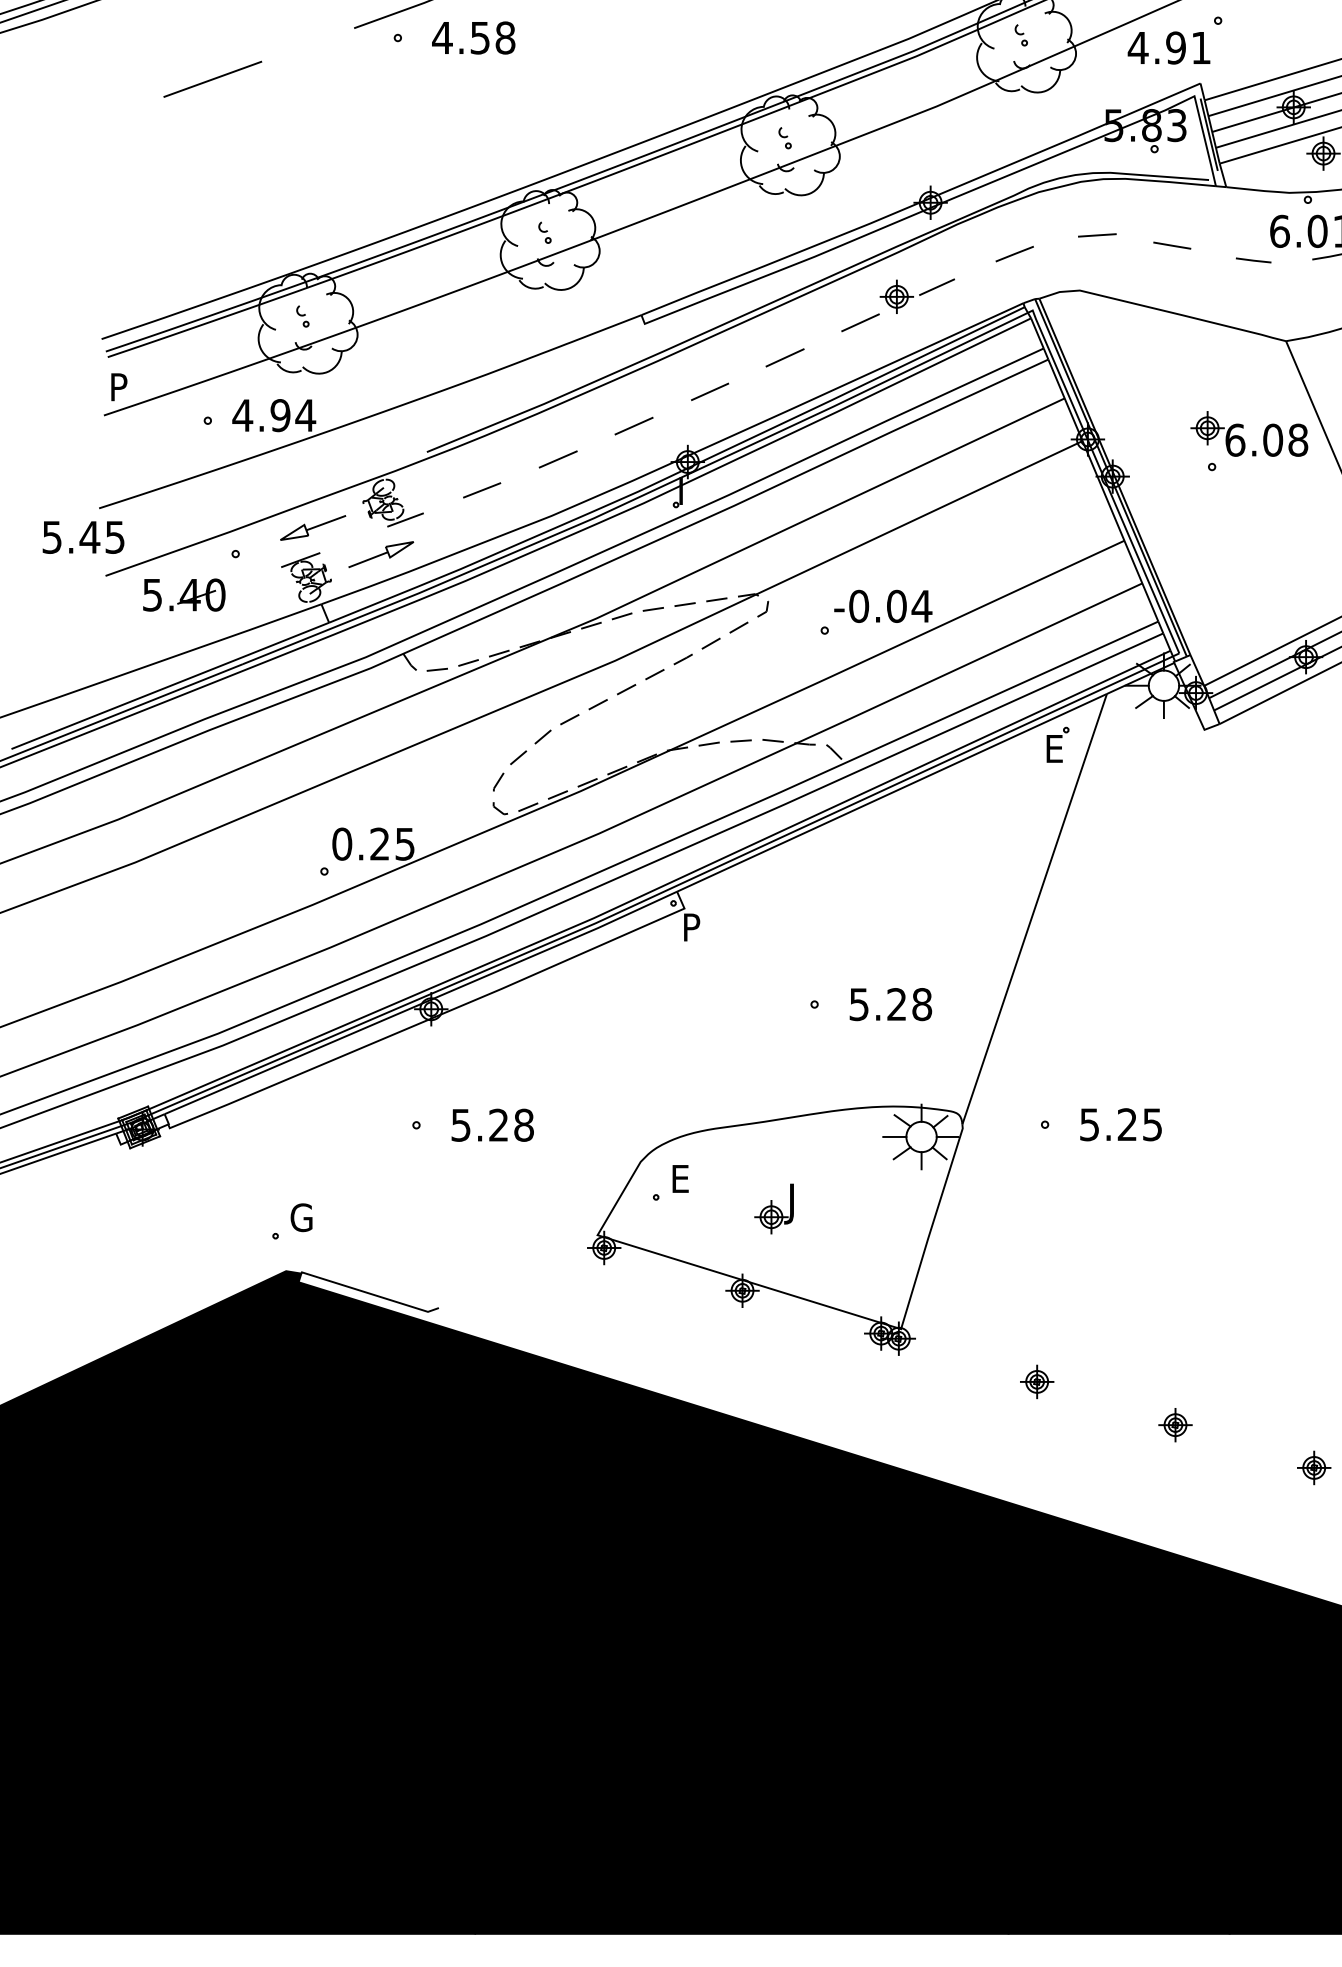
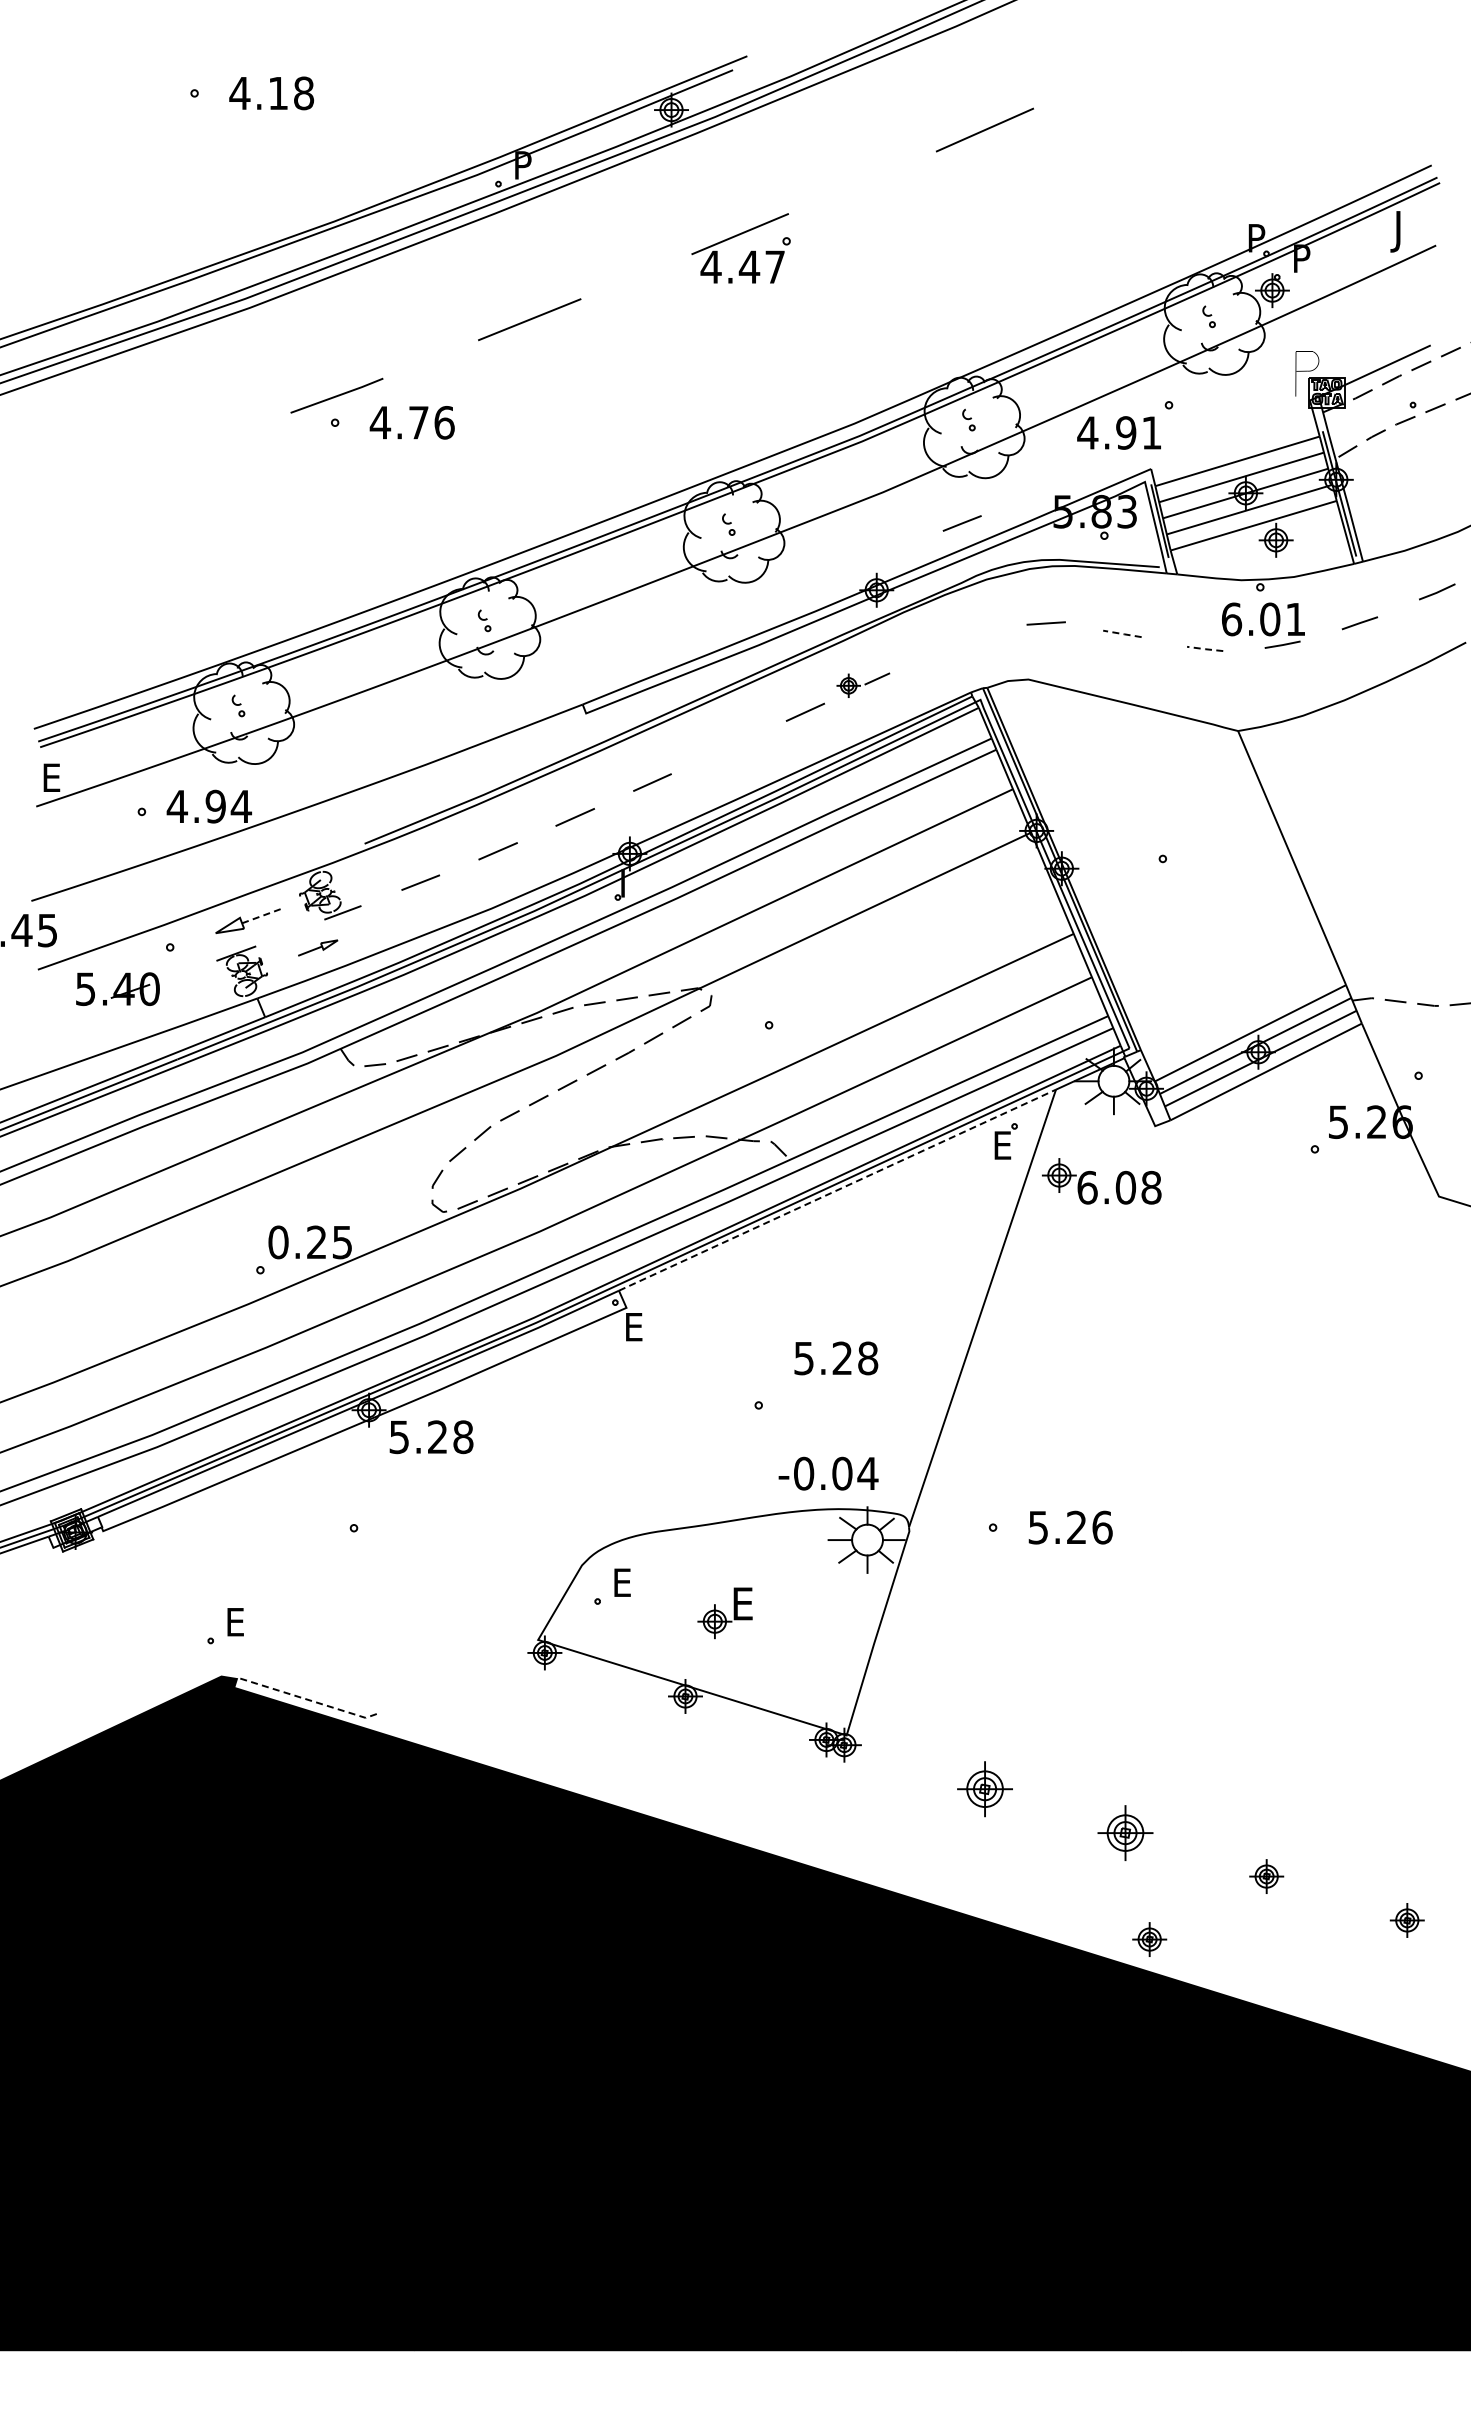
text: (492, 37) -> (431, 422), 4.58 -> 4.76
line: (212, 79) -> (146, 464), removed
line: (1172, 245) -> (1122, 633), solid -> dashed
line: (1014, 254) -> (961, 523), moved
line: (1254, 260) -> (1205, 649), solid -> dashed
part: (917, 296) -> (863, 685), size x0.7
line: (784, 357) -> (728, 747), removed
text: (120, 386) -> (53, 777), P -> E
part: (1243, 438) -> (1095, 1185), moved
line: (326, 522) -> (262, 915), solid -> dashed
part: (380, 554) -> (317, 947), size x0.6
text: (883, 606) -> (828, 1473), moved
line: (892, 793) -> (837, 1190), solid -> dashed
text: (693, 927) -> (635, 1327), P -> E
text: (891, 1004) -> (836, 1358), moved
text: (1152, 1124) -> (1102, 1527), 5.25 -> 5.26
text: (492, 1125) -> (431, 1437), moved
text: (795, 1204) -> (739, 1608), J -> E
text: (301, 1217) -> (237, 1621), G -> E
line: (368, 1293) -> (305, 1699), solid -> dashed
part: (1036, 1381) -> (984, 1788), size x1.6
part: (1175, 1424) -> (1125, 1832), size x1.6
part: (1198, 1529) -> (1149, 1939), added

